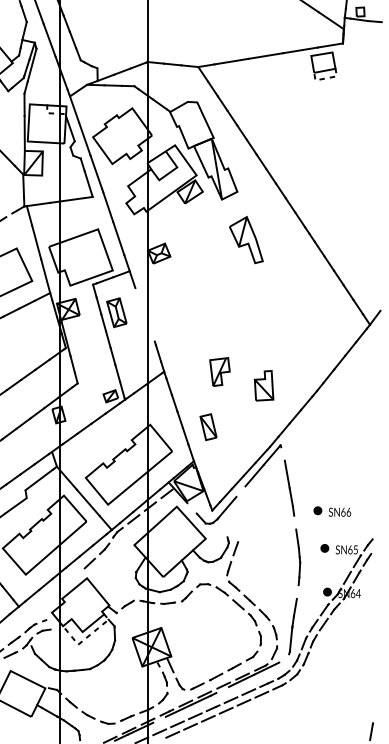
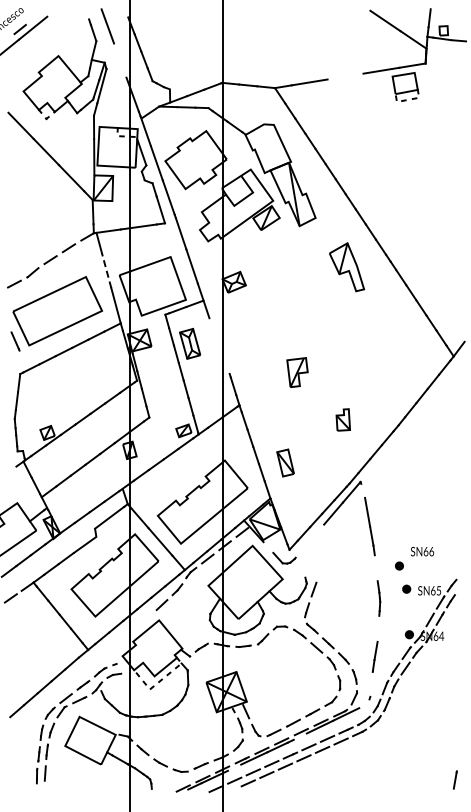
line: (49, 40) -> (120, 60), removed
line: (266, 55) -> (345, 76), removed
part: (246, 240) -> (347, 267), moved
line: (36, 242) -> (106, 270), solid -> dashed
part: (219, 371) -> (297, 372), moved
part: (263, 385) -> (342, 419), size x0.7
line: (226, 507) -> (304, 546), removed
part: (317, 510) -> (399, 565), moved
part: (297, 557) -> (378, 598), size x0.6
line: (291, 639) -> (371, 684), removed

